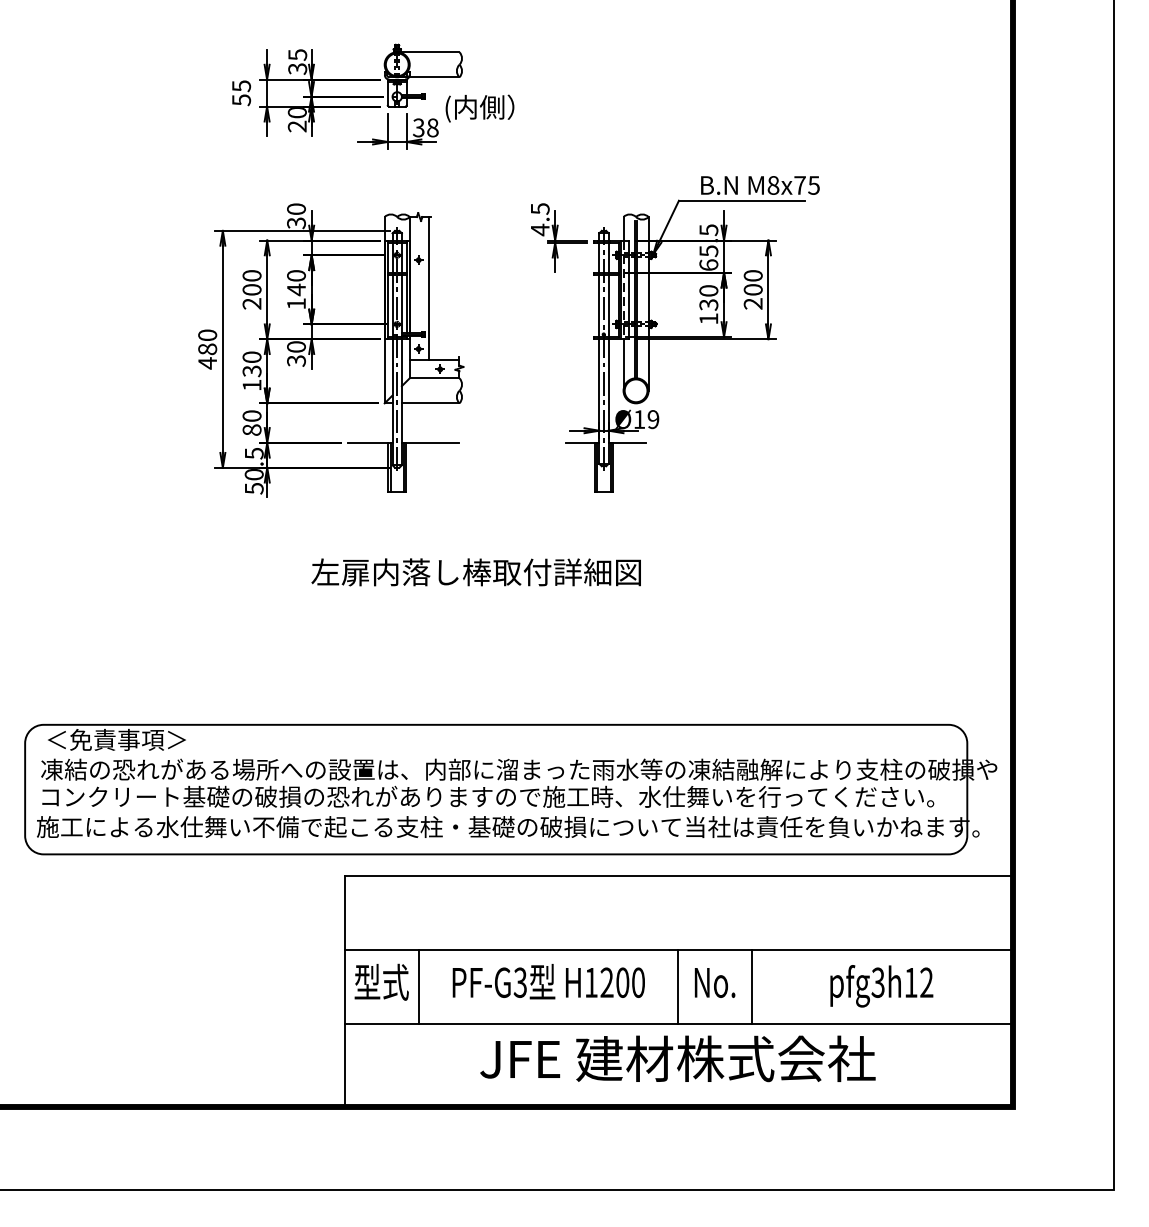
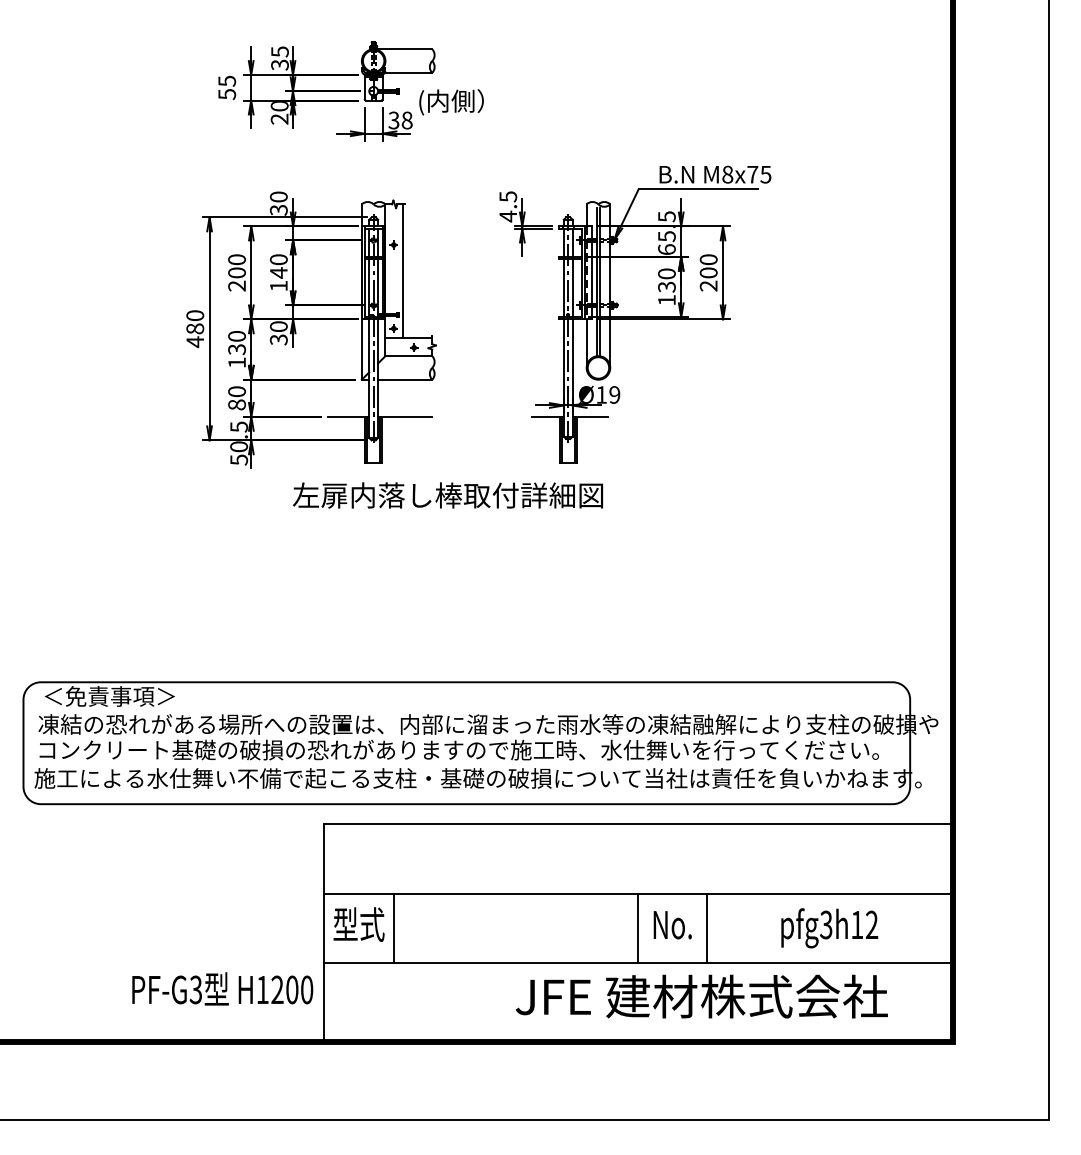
text: (475, 572) -> (447, 495), moved
text: (548, 981) -> (222, 988), moved
text: (677, 1058) -> (701, 996), moved

